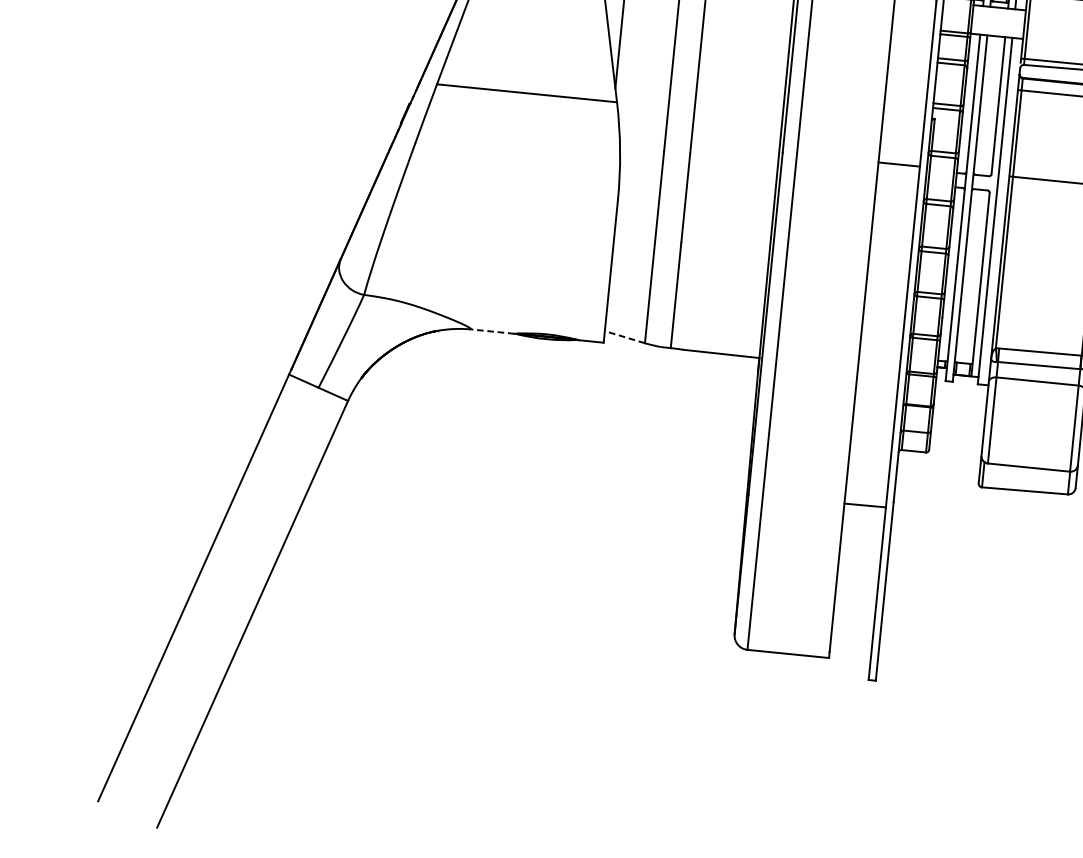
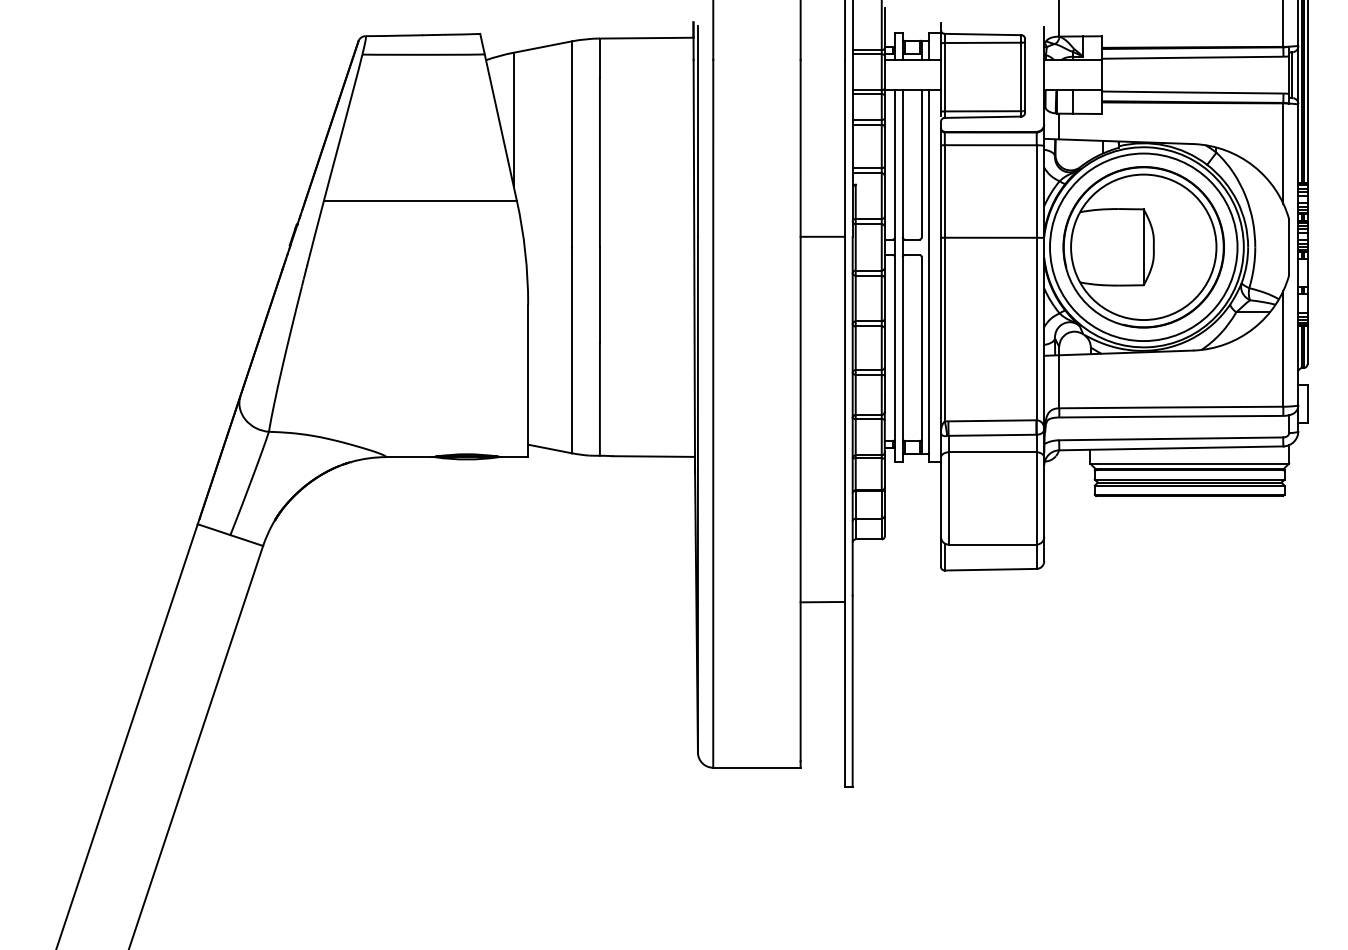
line: (491, 331) -> (408, 457), dashed -> solid
line: (624, 336) -> (549, 448), dashed -> solid

